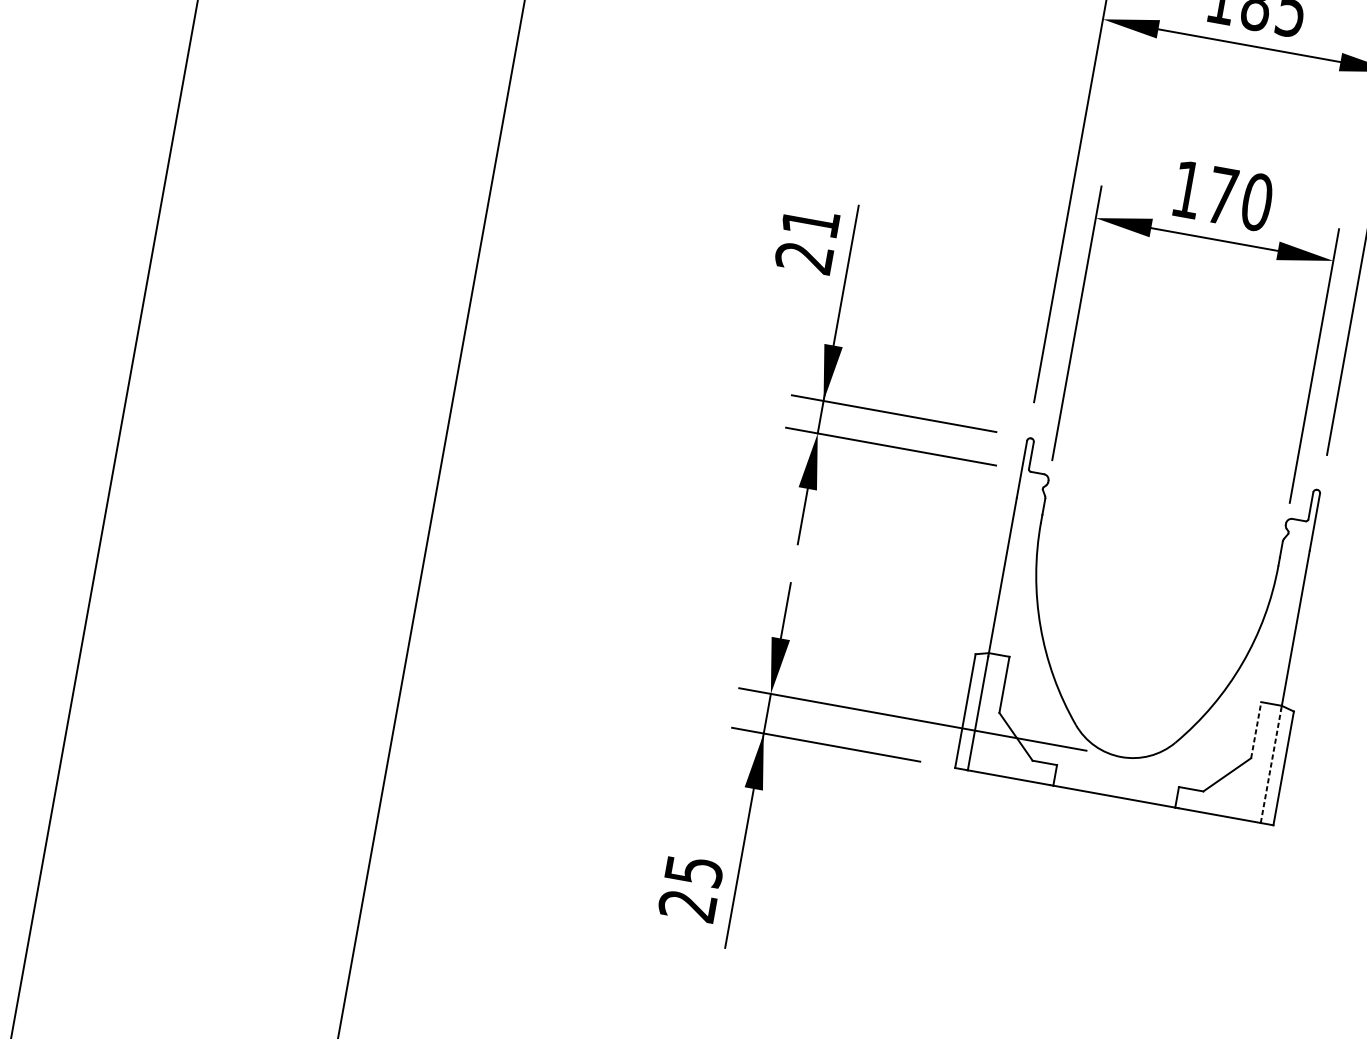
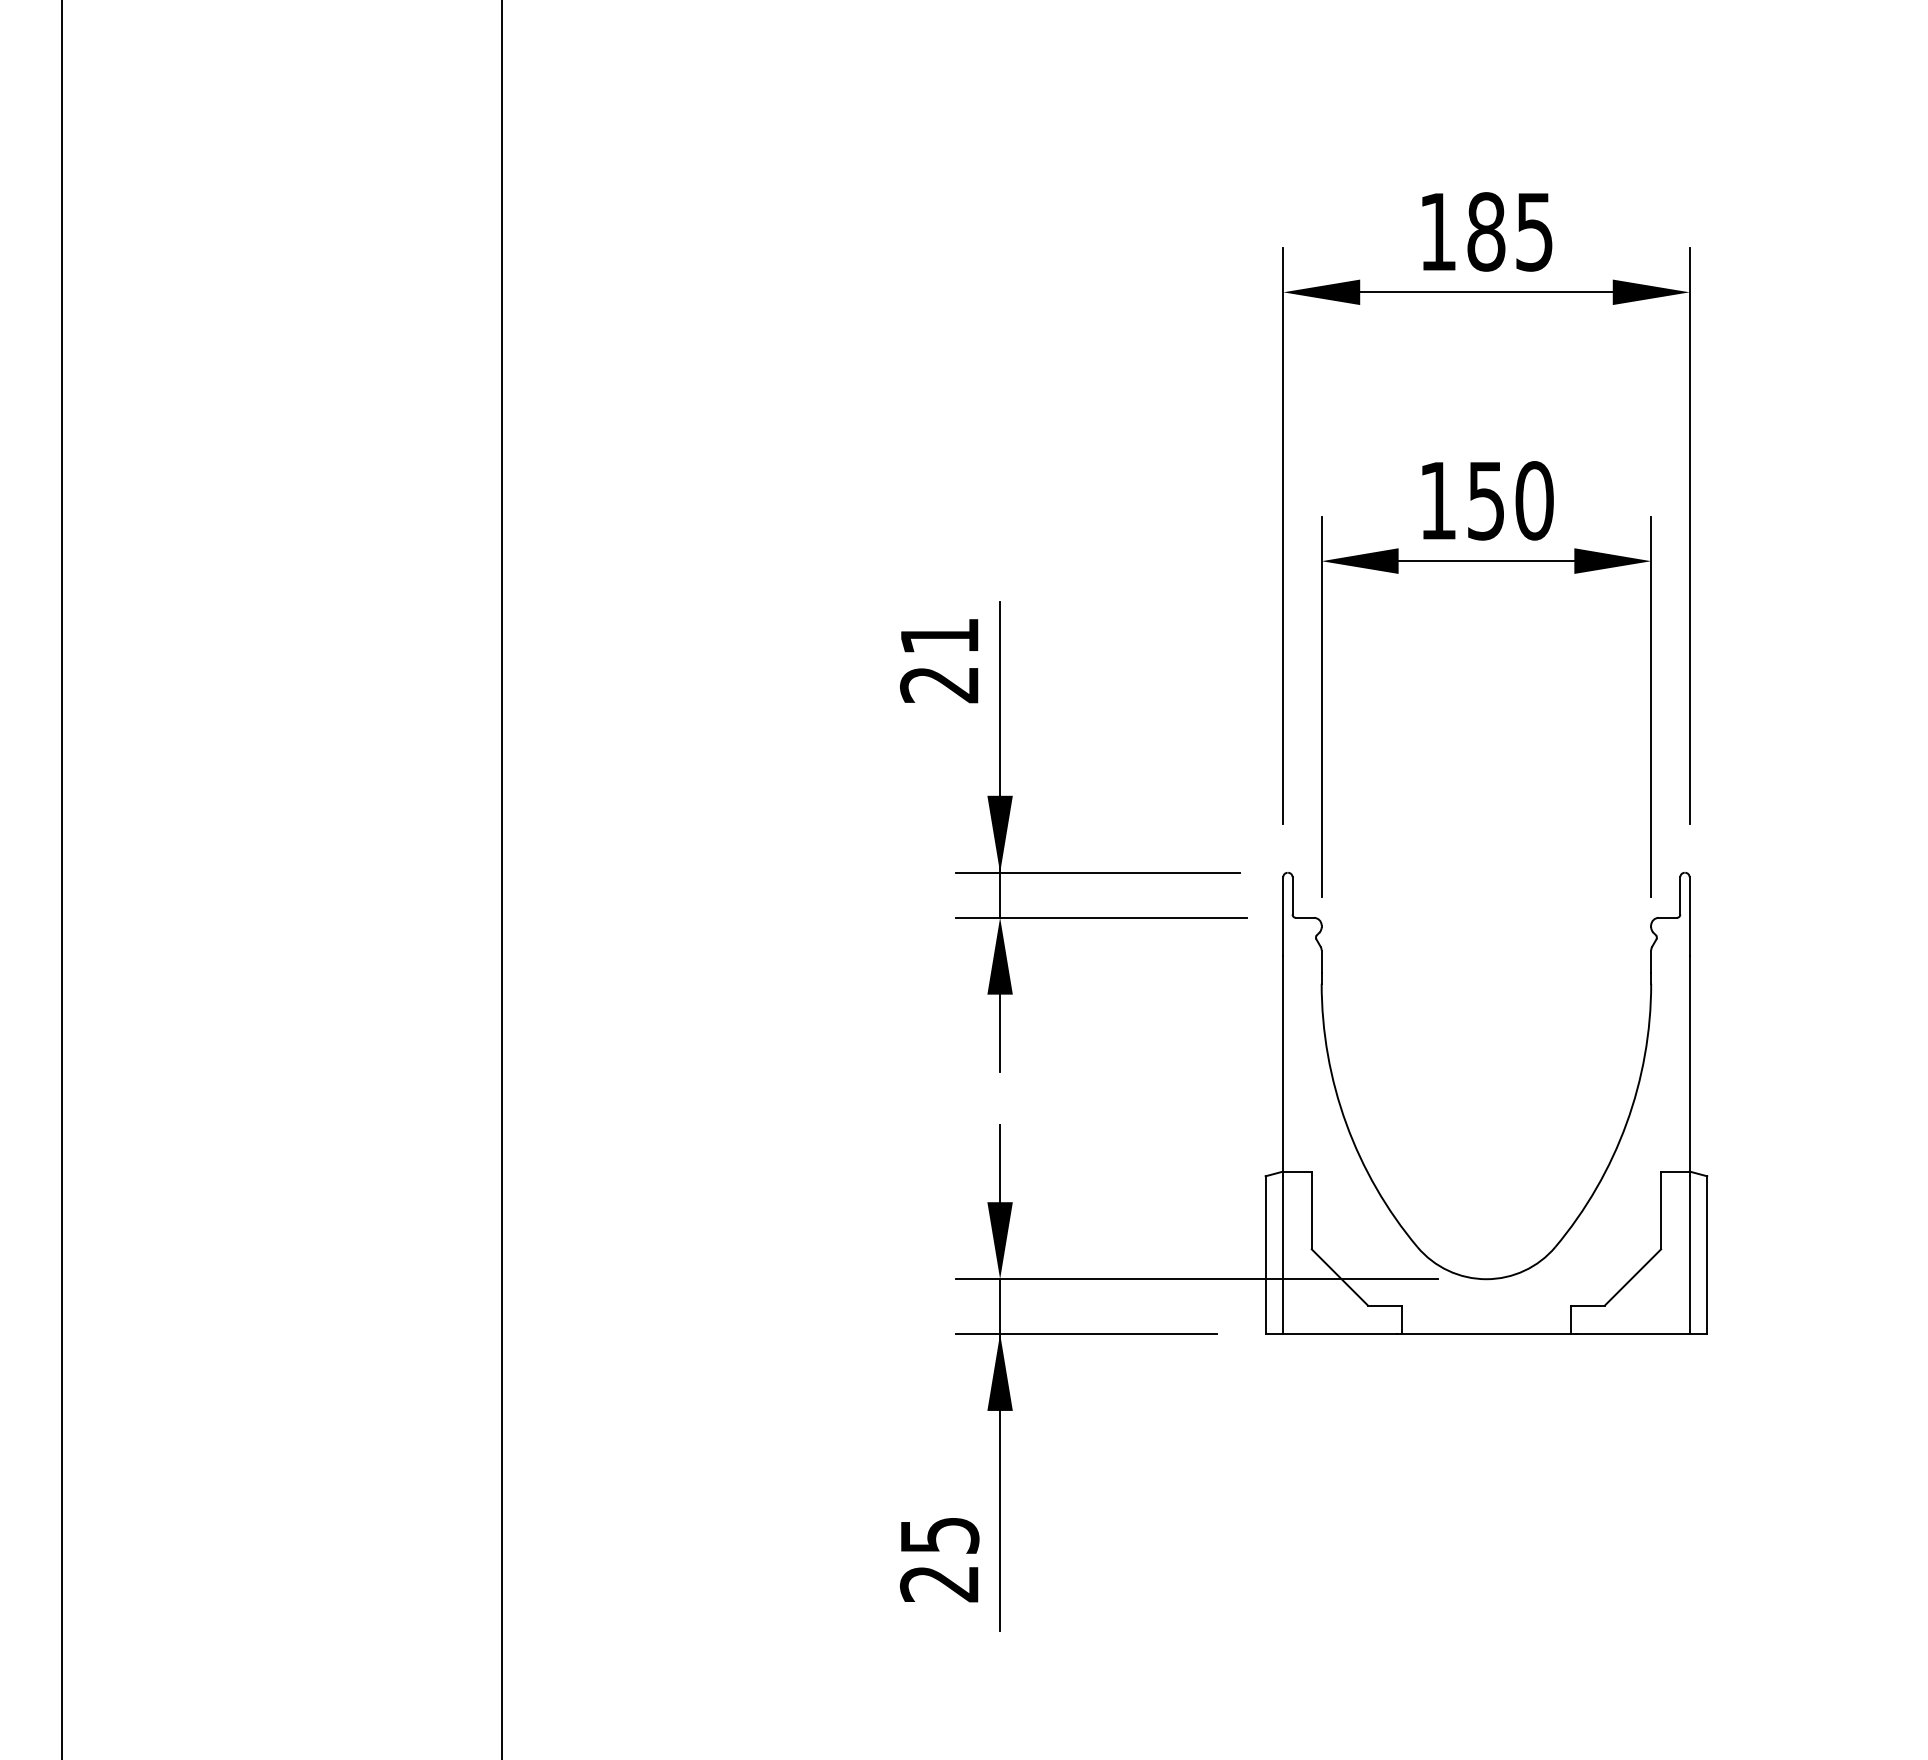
text: (1222, 196) -> (1486, 501), 170 -> 150
line: (1256, 730) -> (1661, 1210), dashed -> solid
line: (1270, 766) -> (1689, 1255), dashed -> solid

